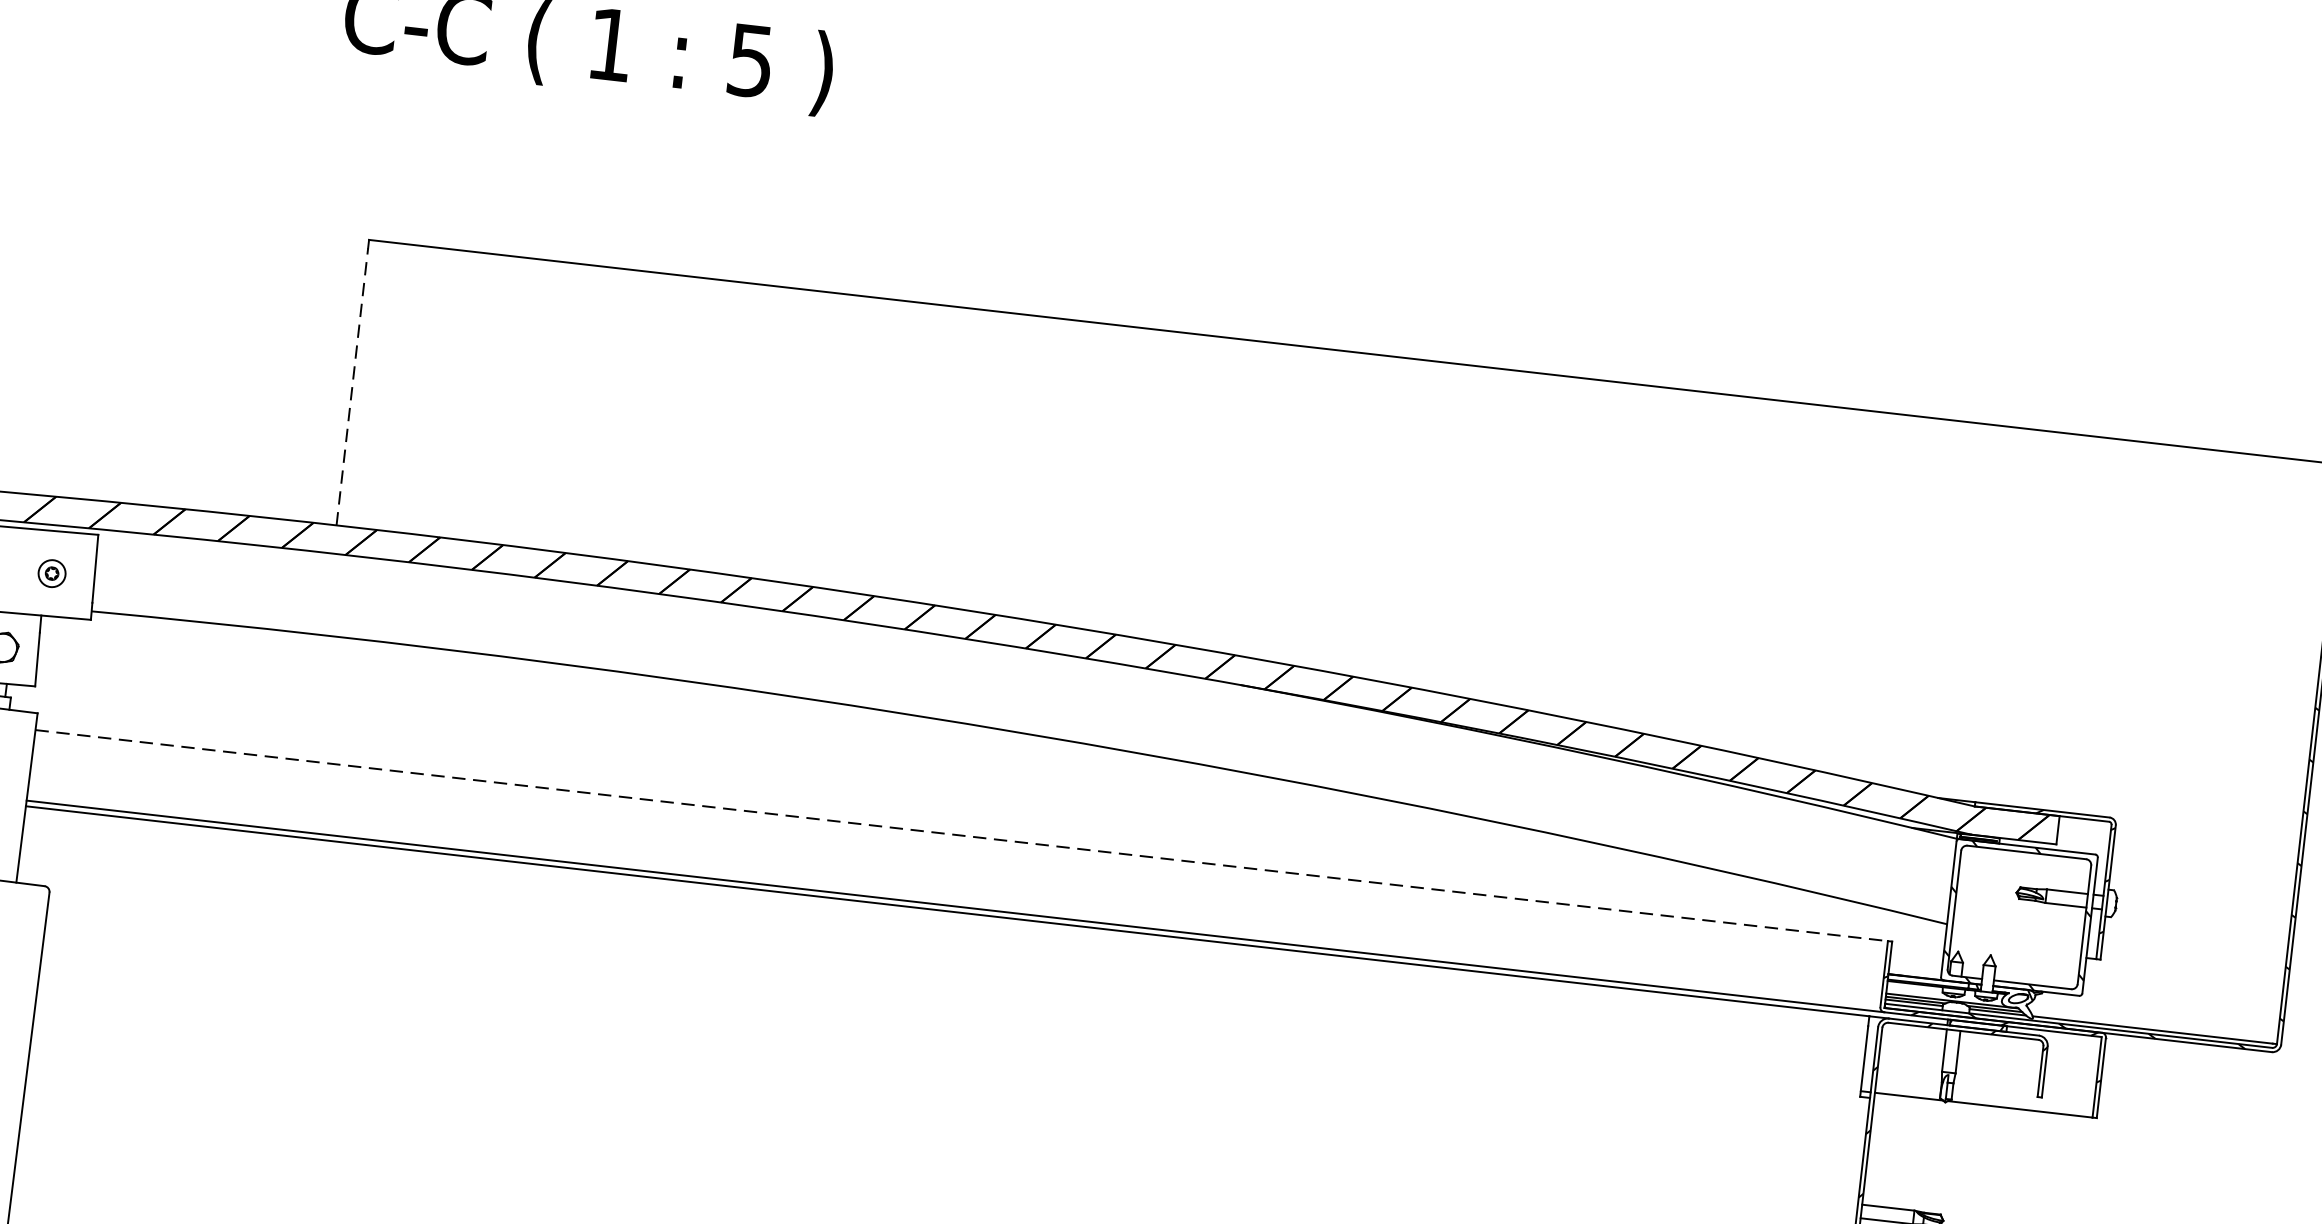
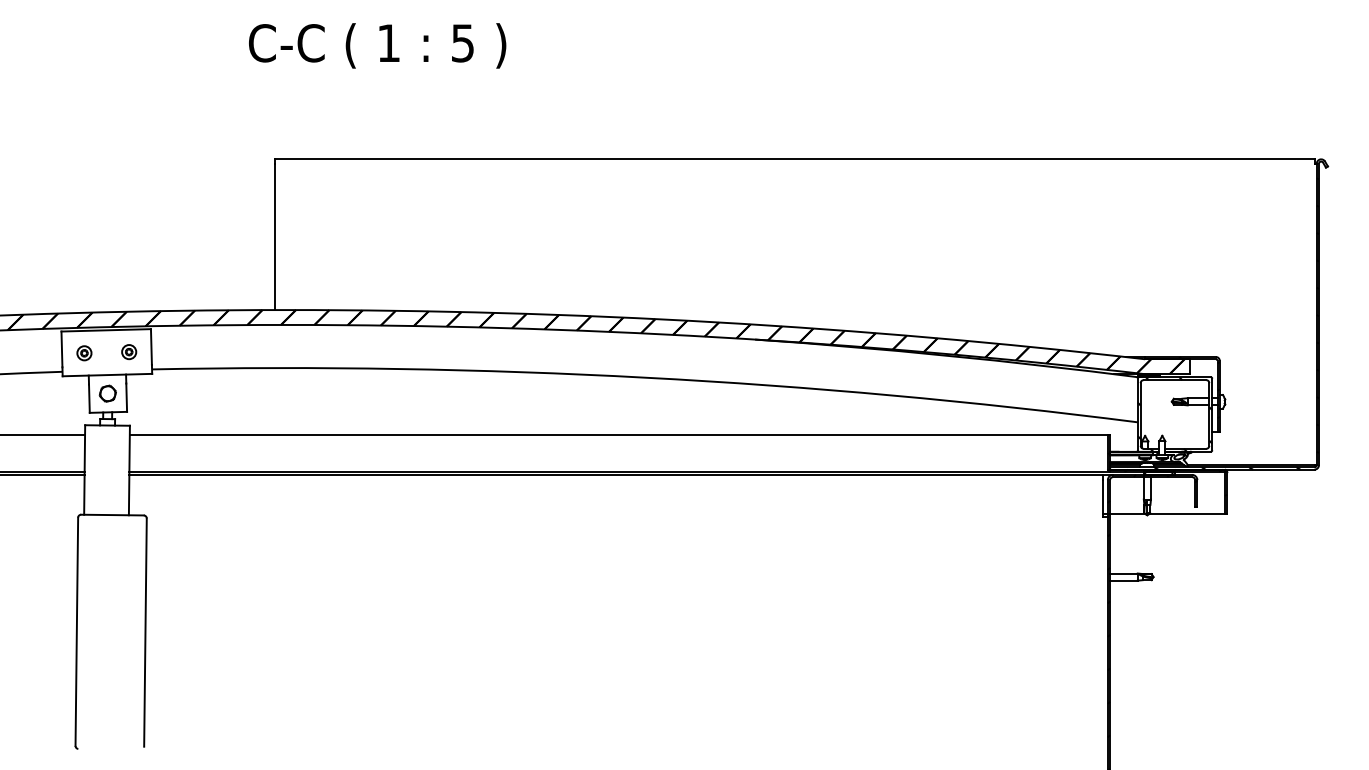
line: (352, 386) -> (274, 236), dashed -> solid
line: (962, 835) -> (619, 434), dashed -> solid

